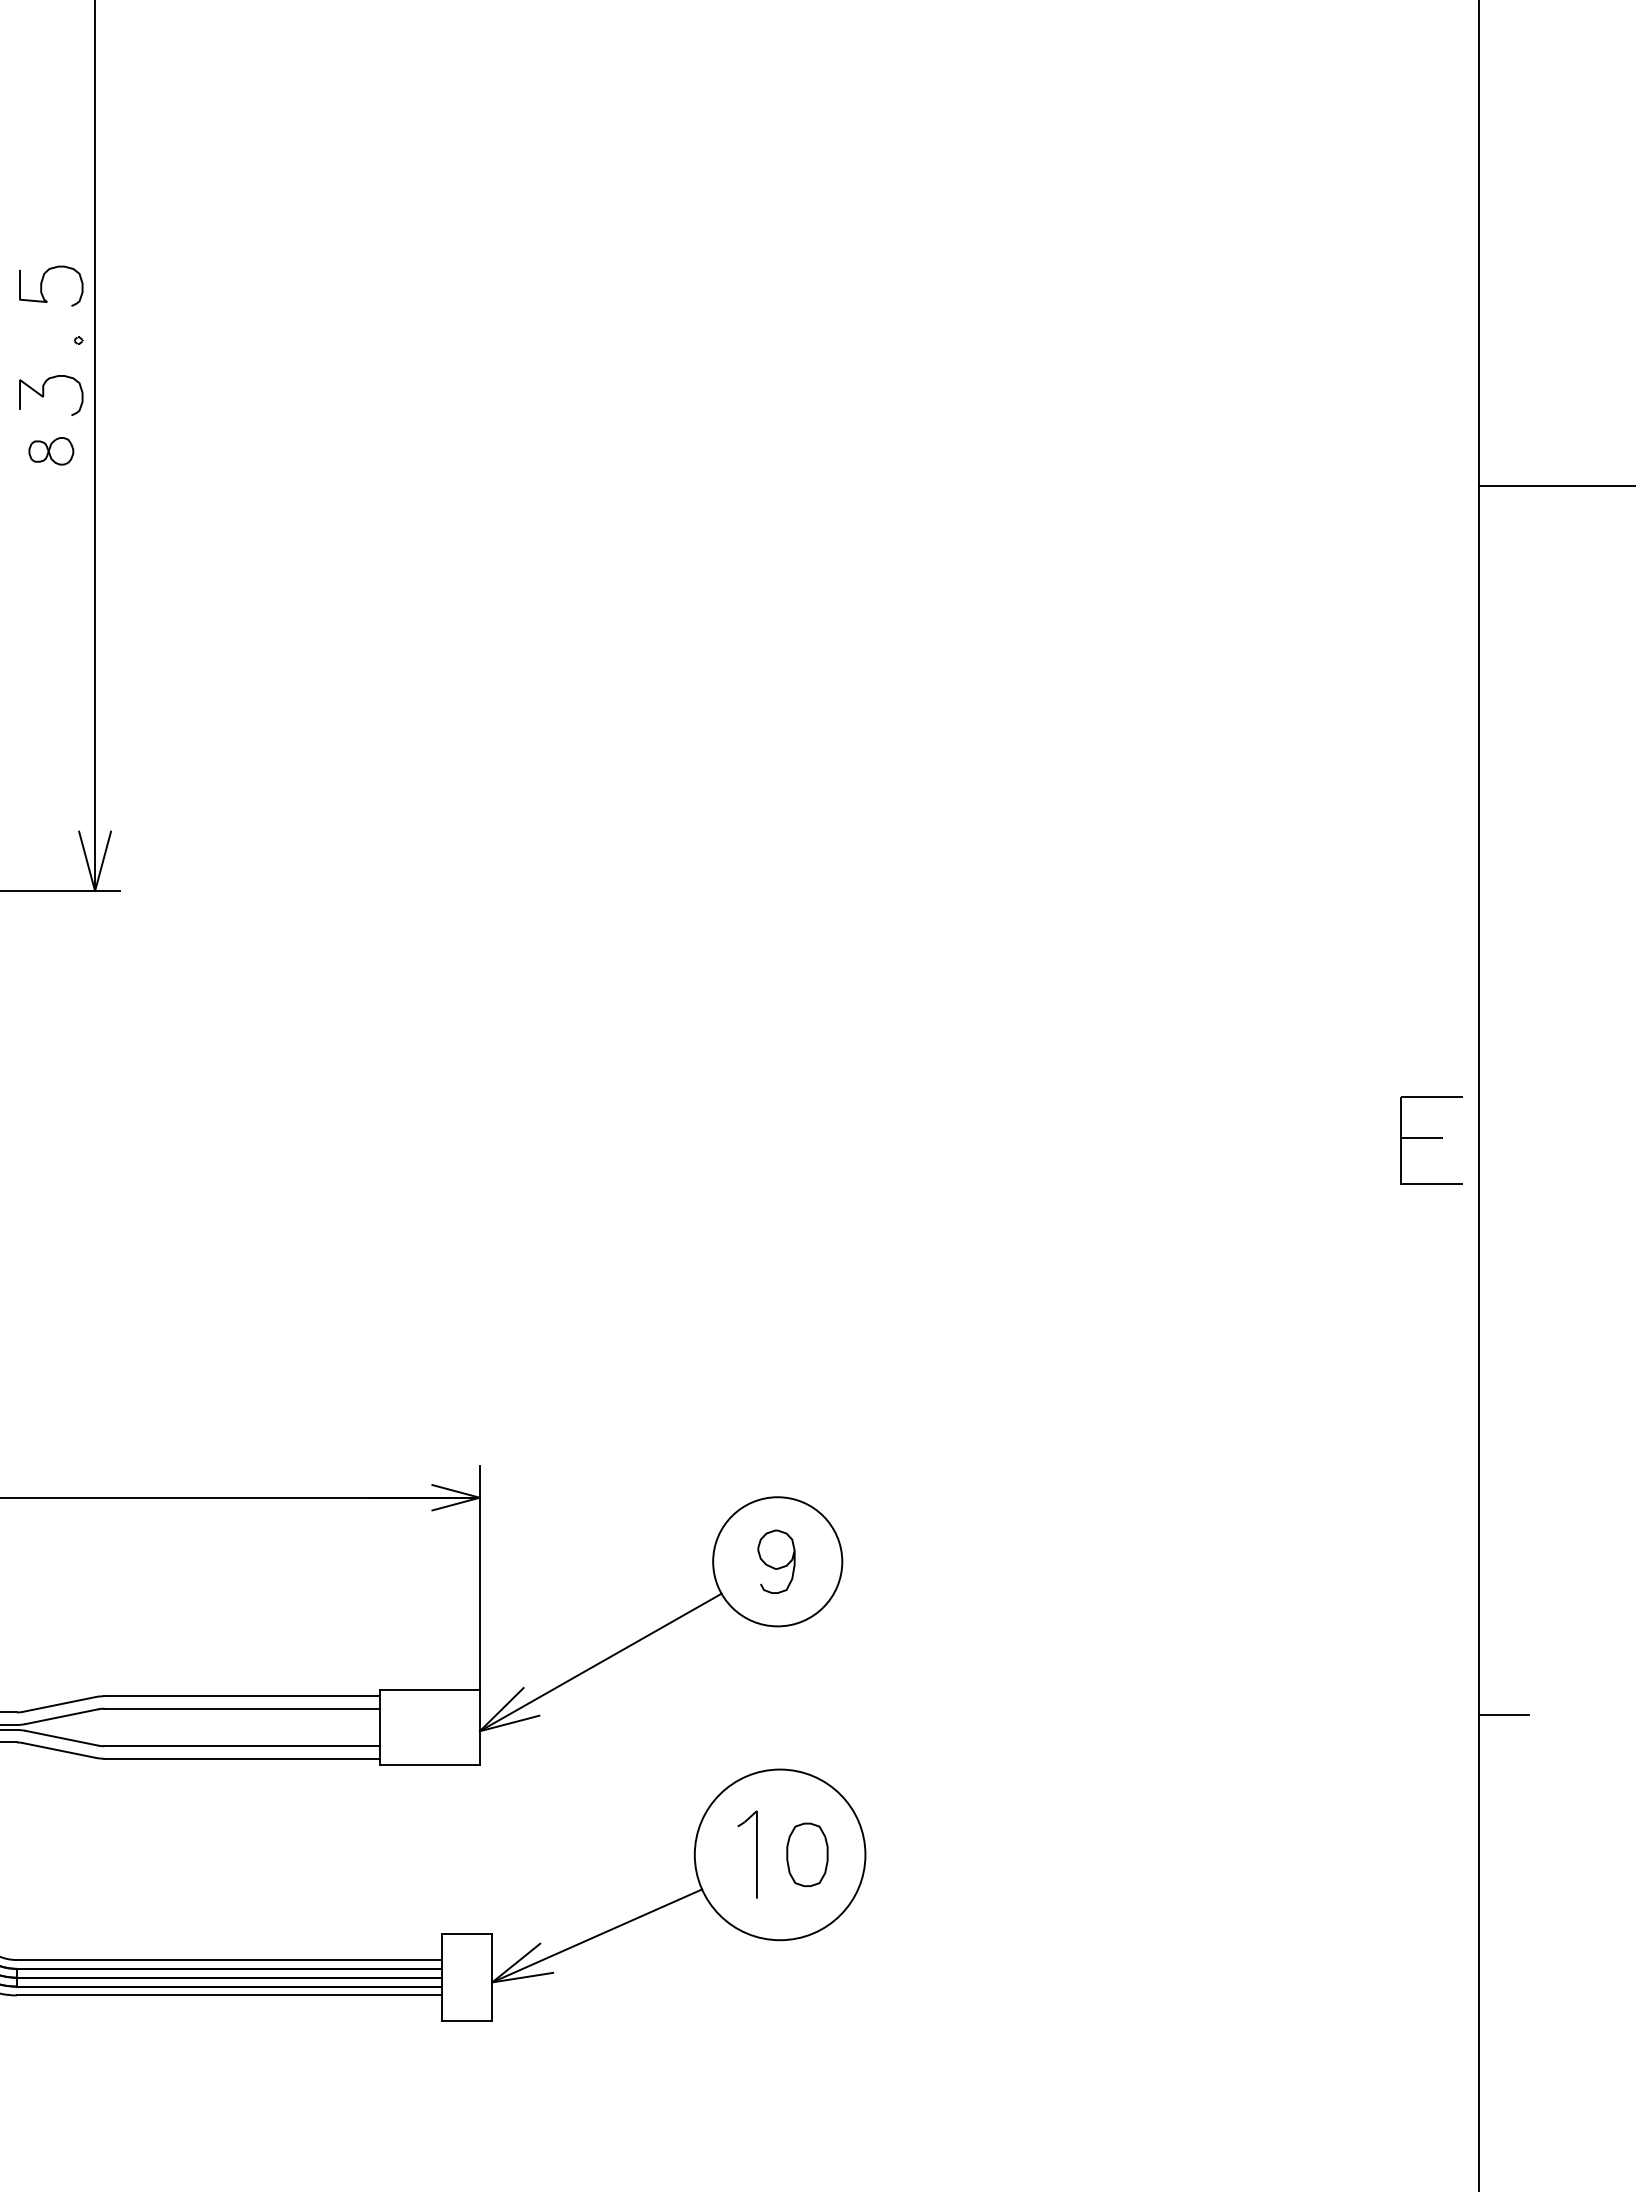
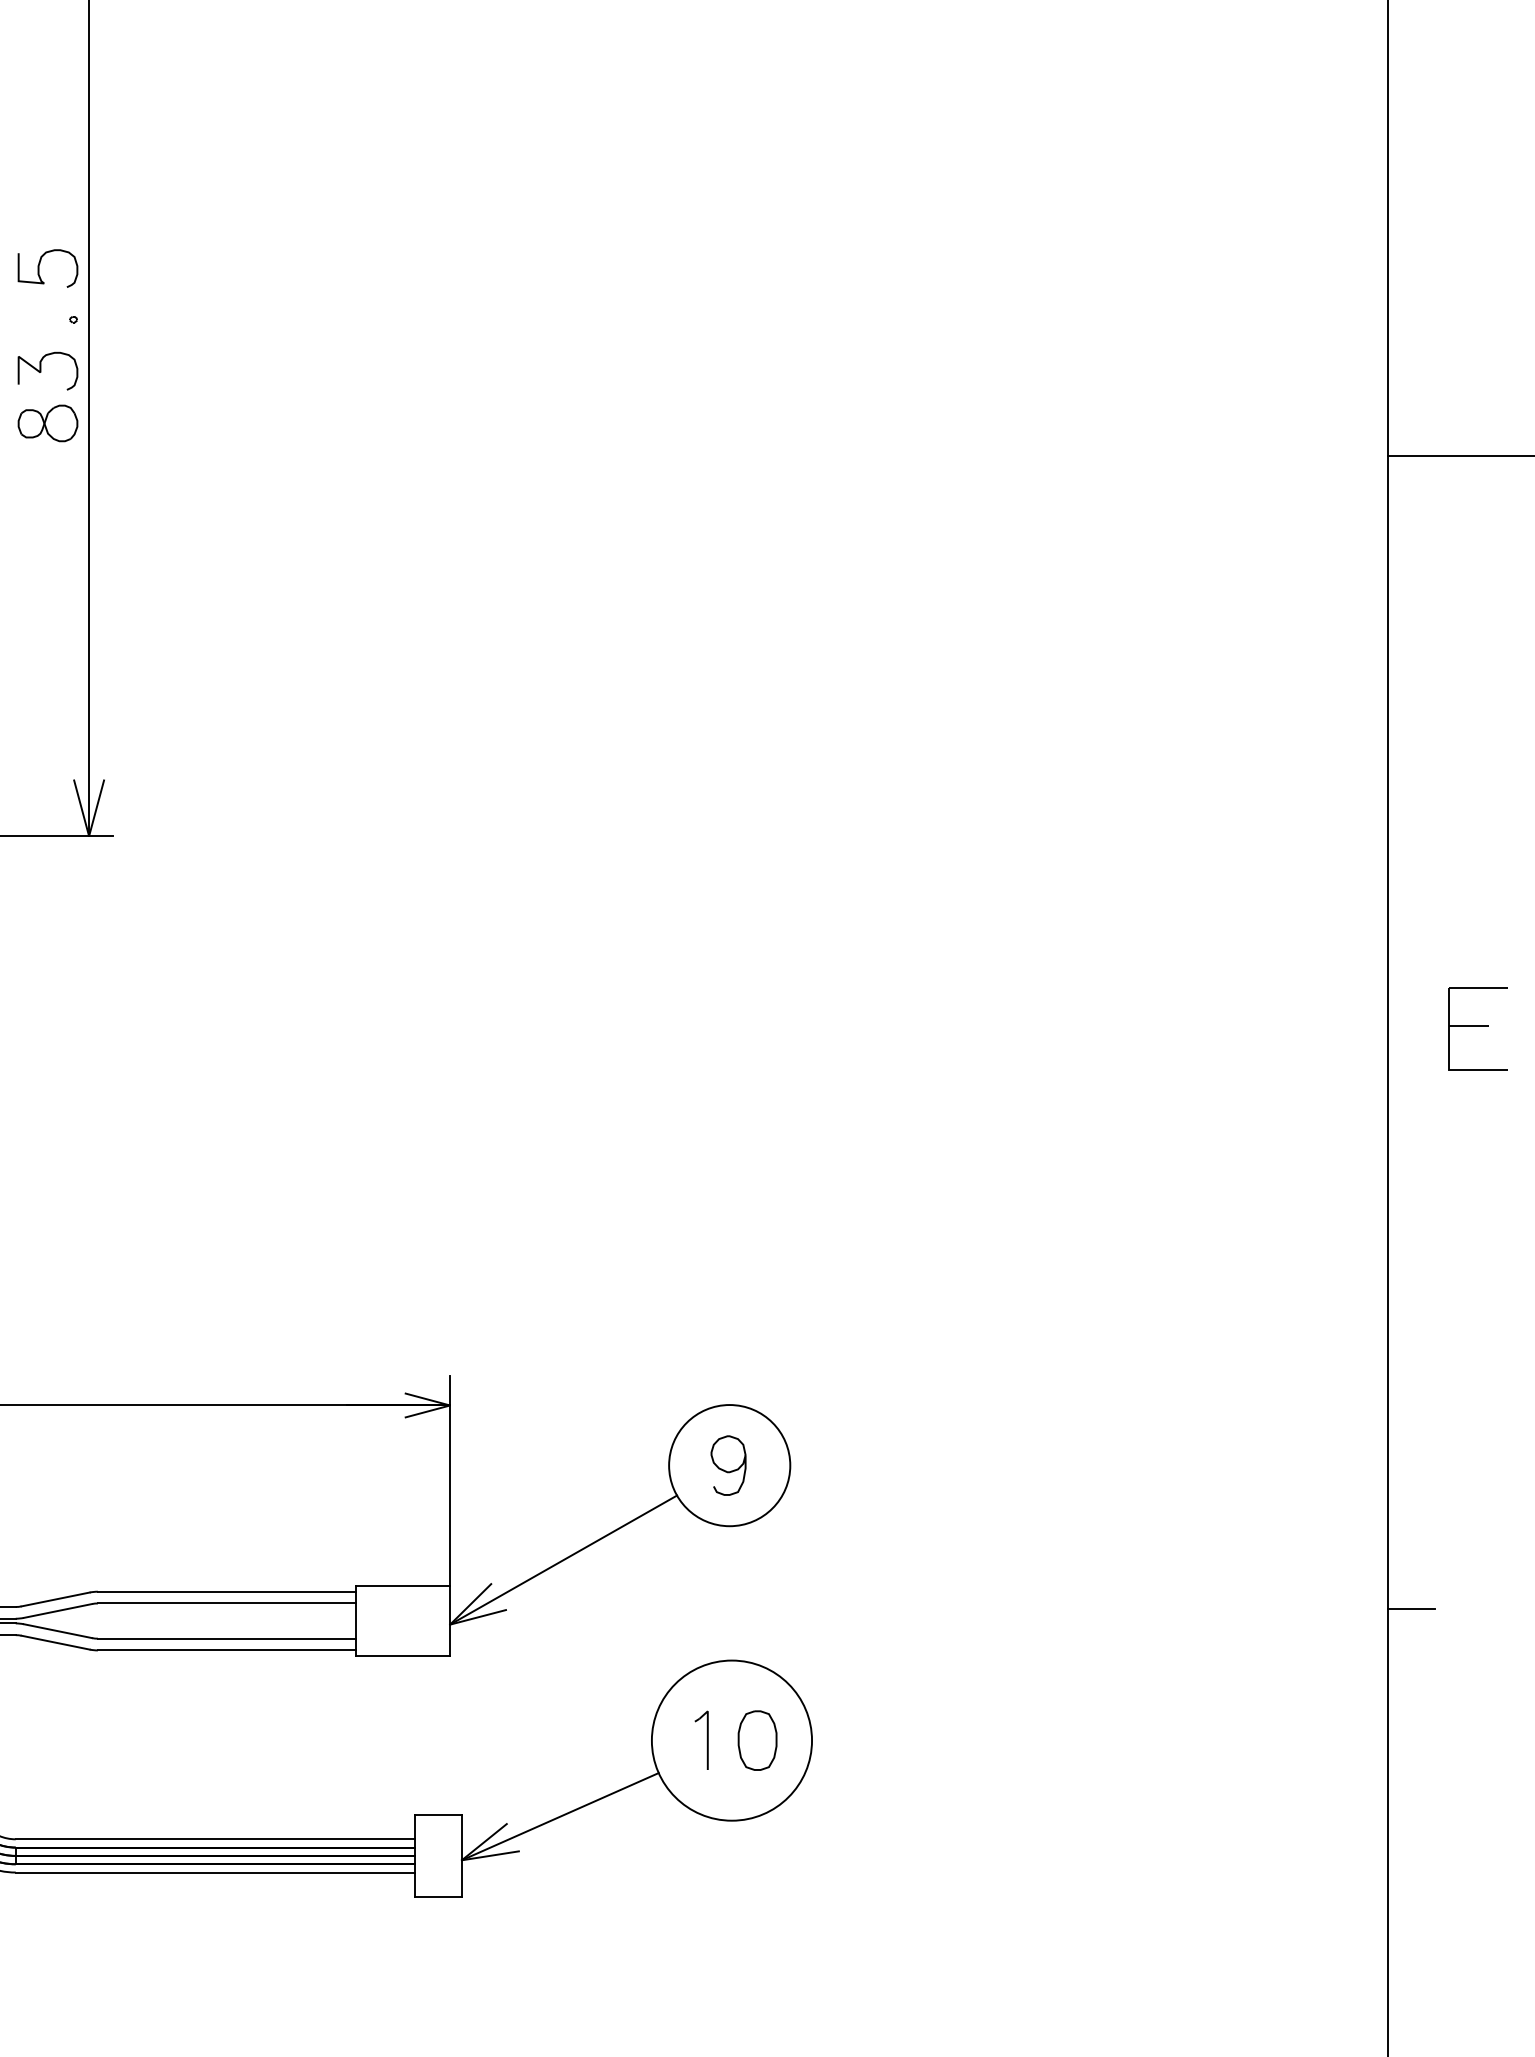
part: (51, 451) -> (48, 423), size x1.43
part: (1431, 1140) -> (1478, 1028), moved
part: (747, 1854) -> (701, 1740), size x0.71

